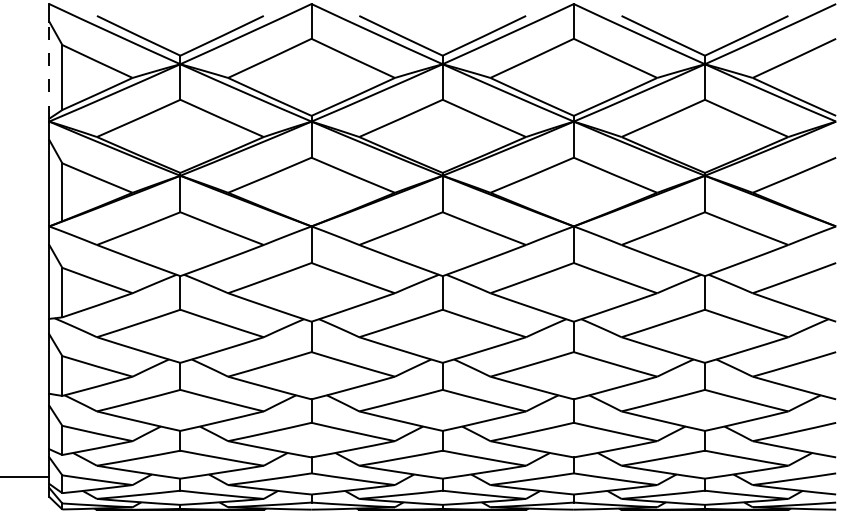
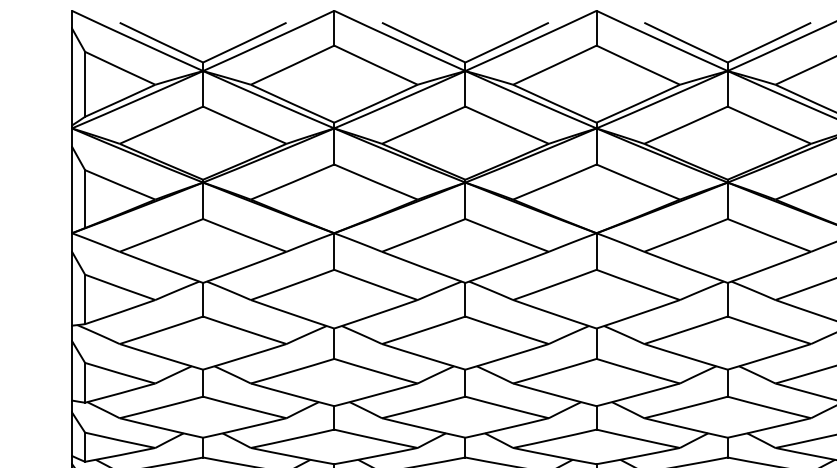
line: (49, 70) -> (72, 77), dashed -> solid

